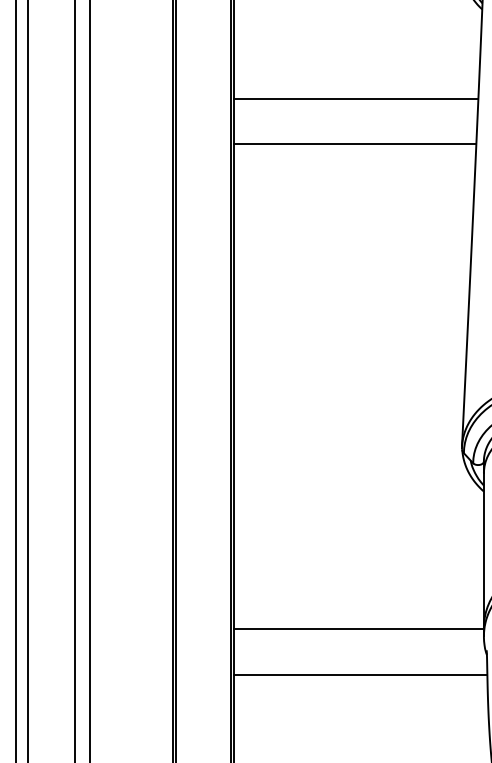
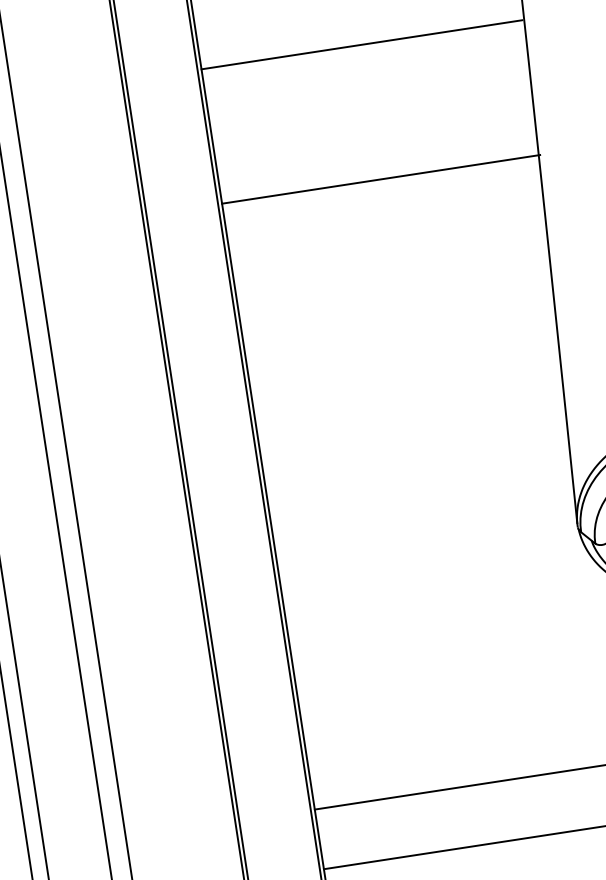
line: (355, 98) -> (361, 44), moved
line: (354, 144) -> (380, 179), moved

